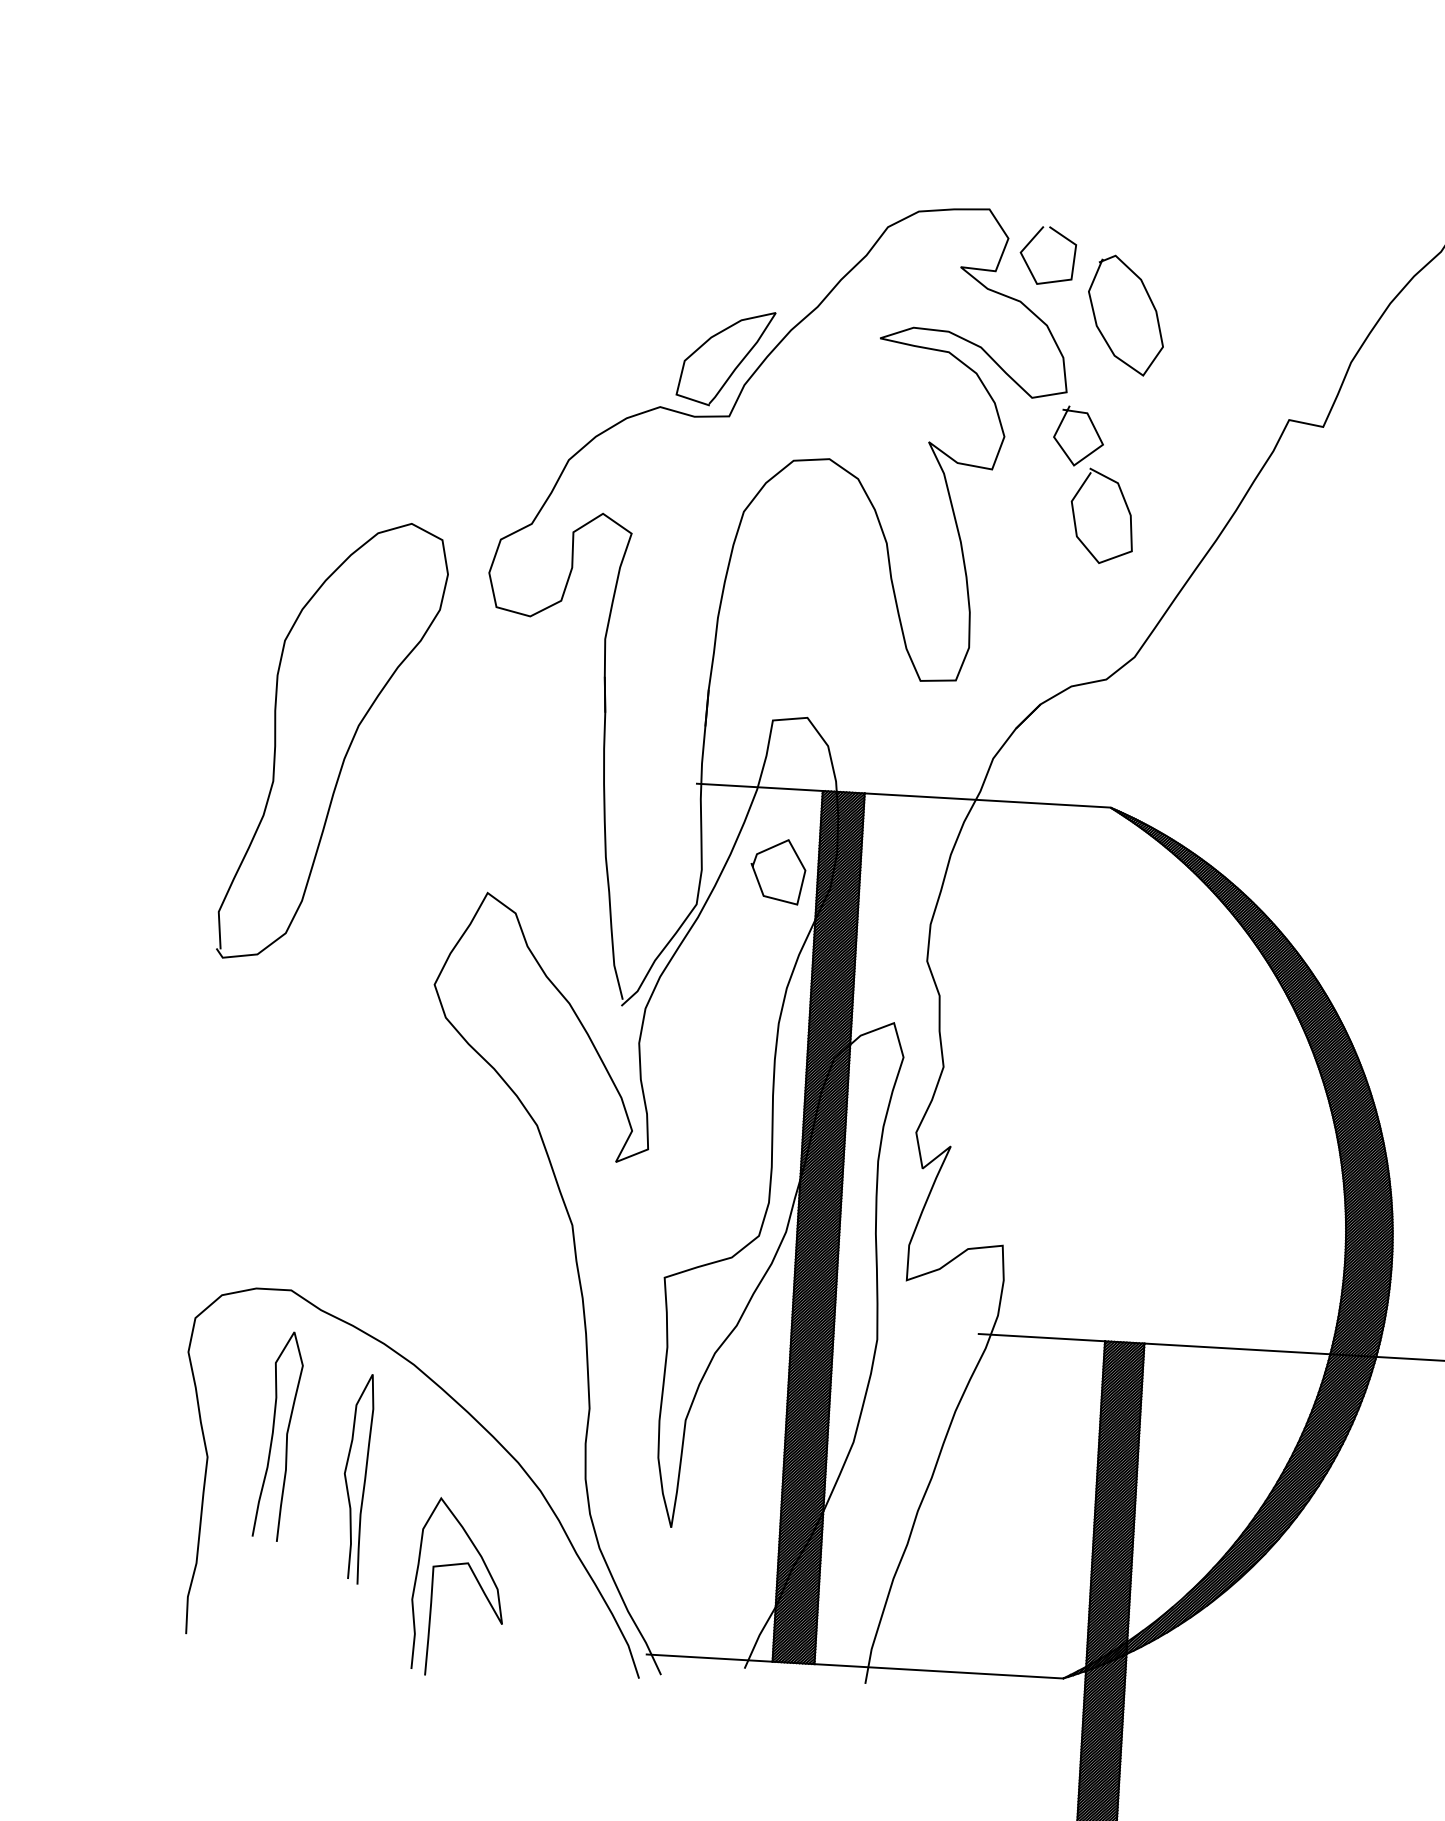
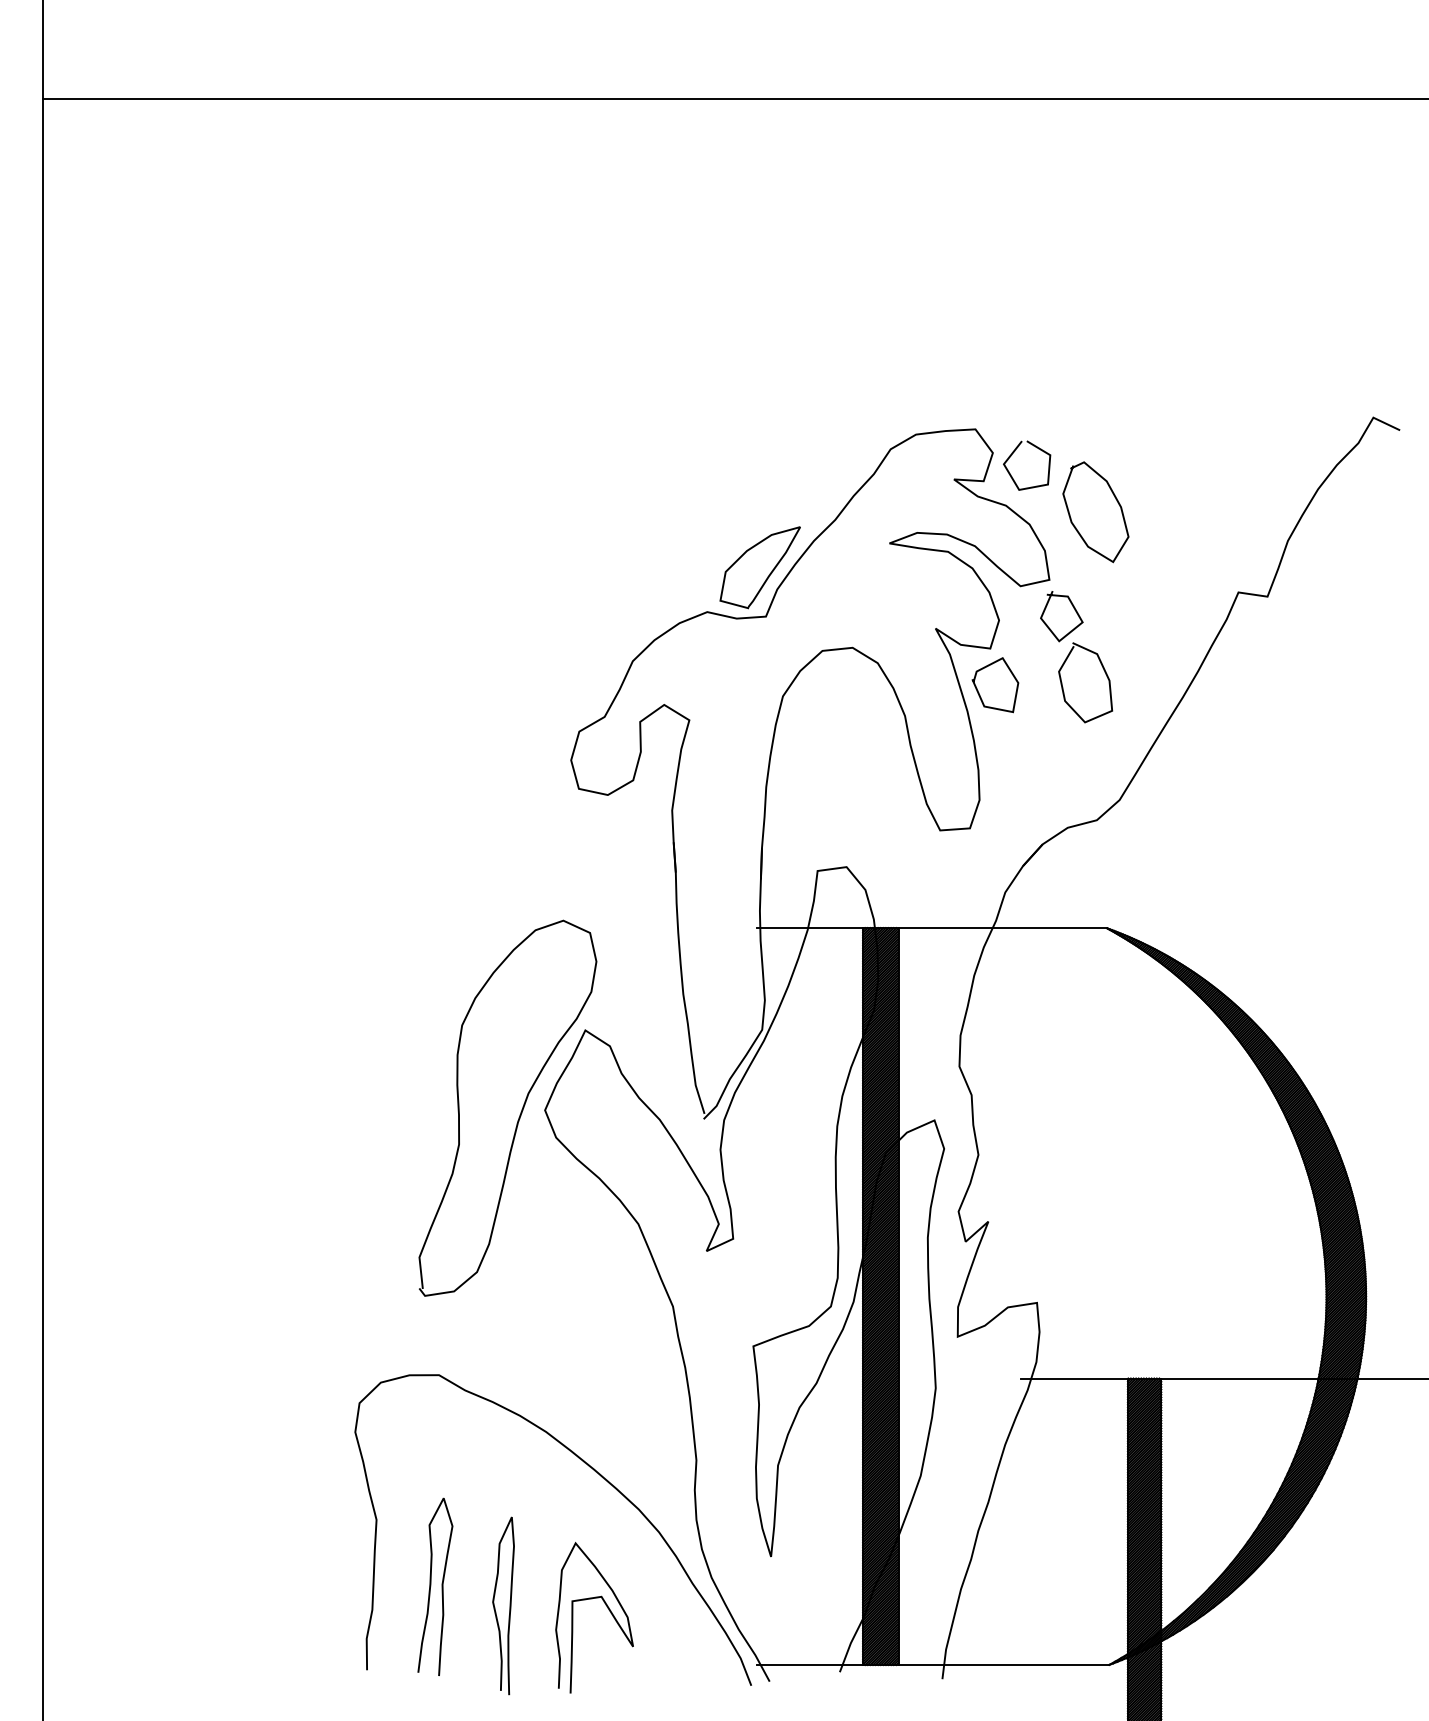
curve: (346, 749) -> (519, 1114), moved
curve: (758, 879) -> (979, 692), moved
curve: (273, 1435) -> (431, 1586), moved
curve: (363, 1478) -> (509, 1605), moved

